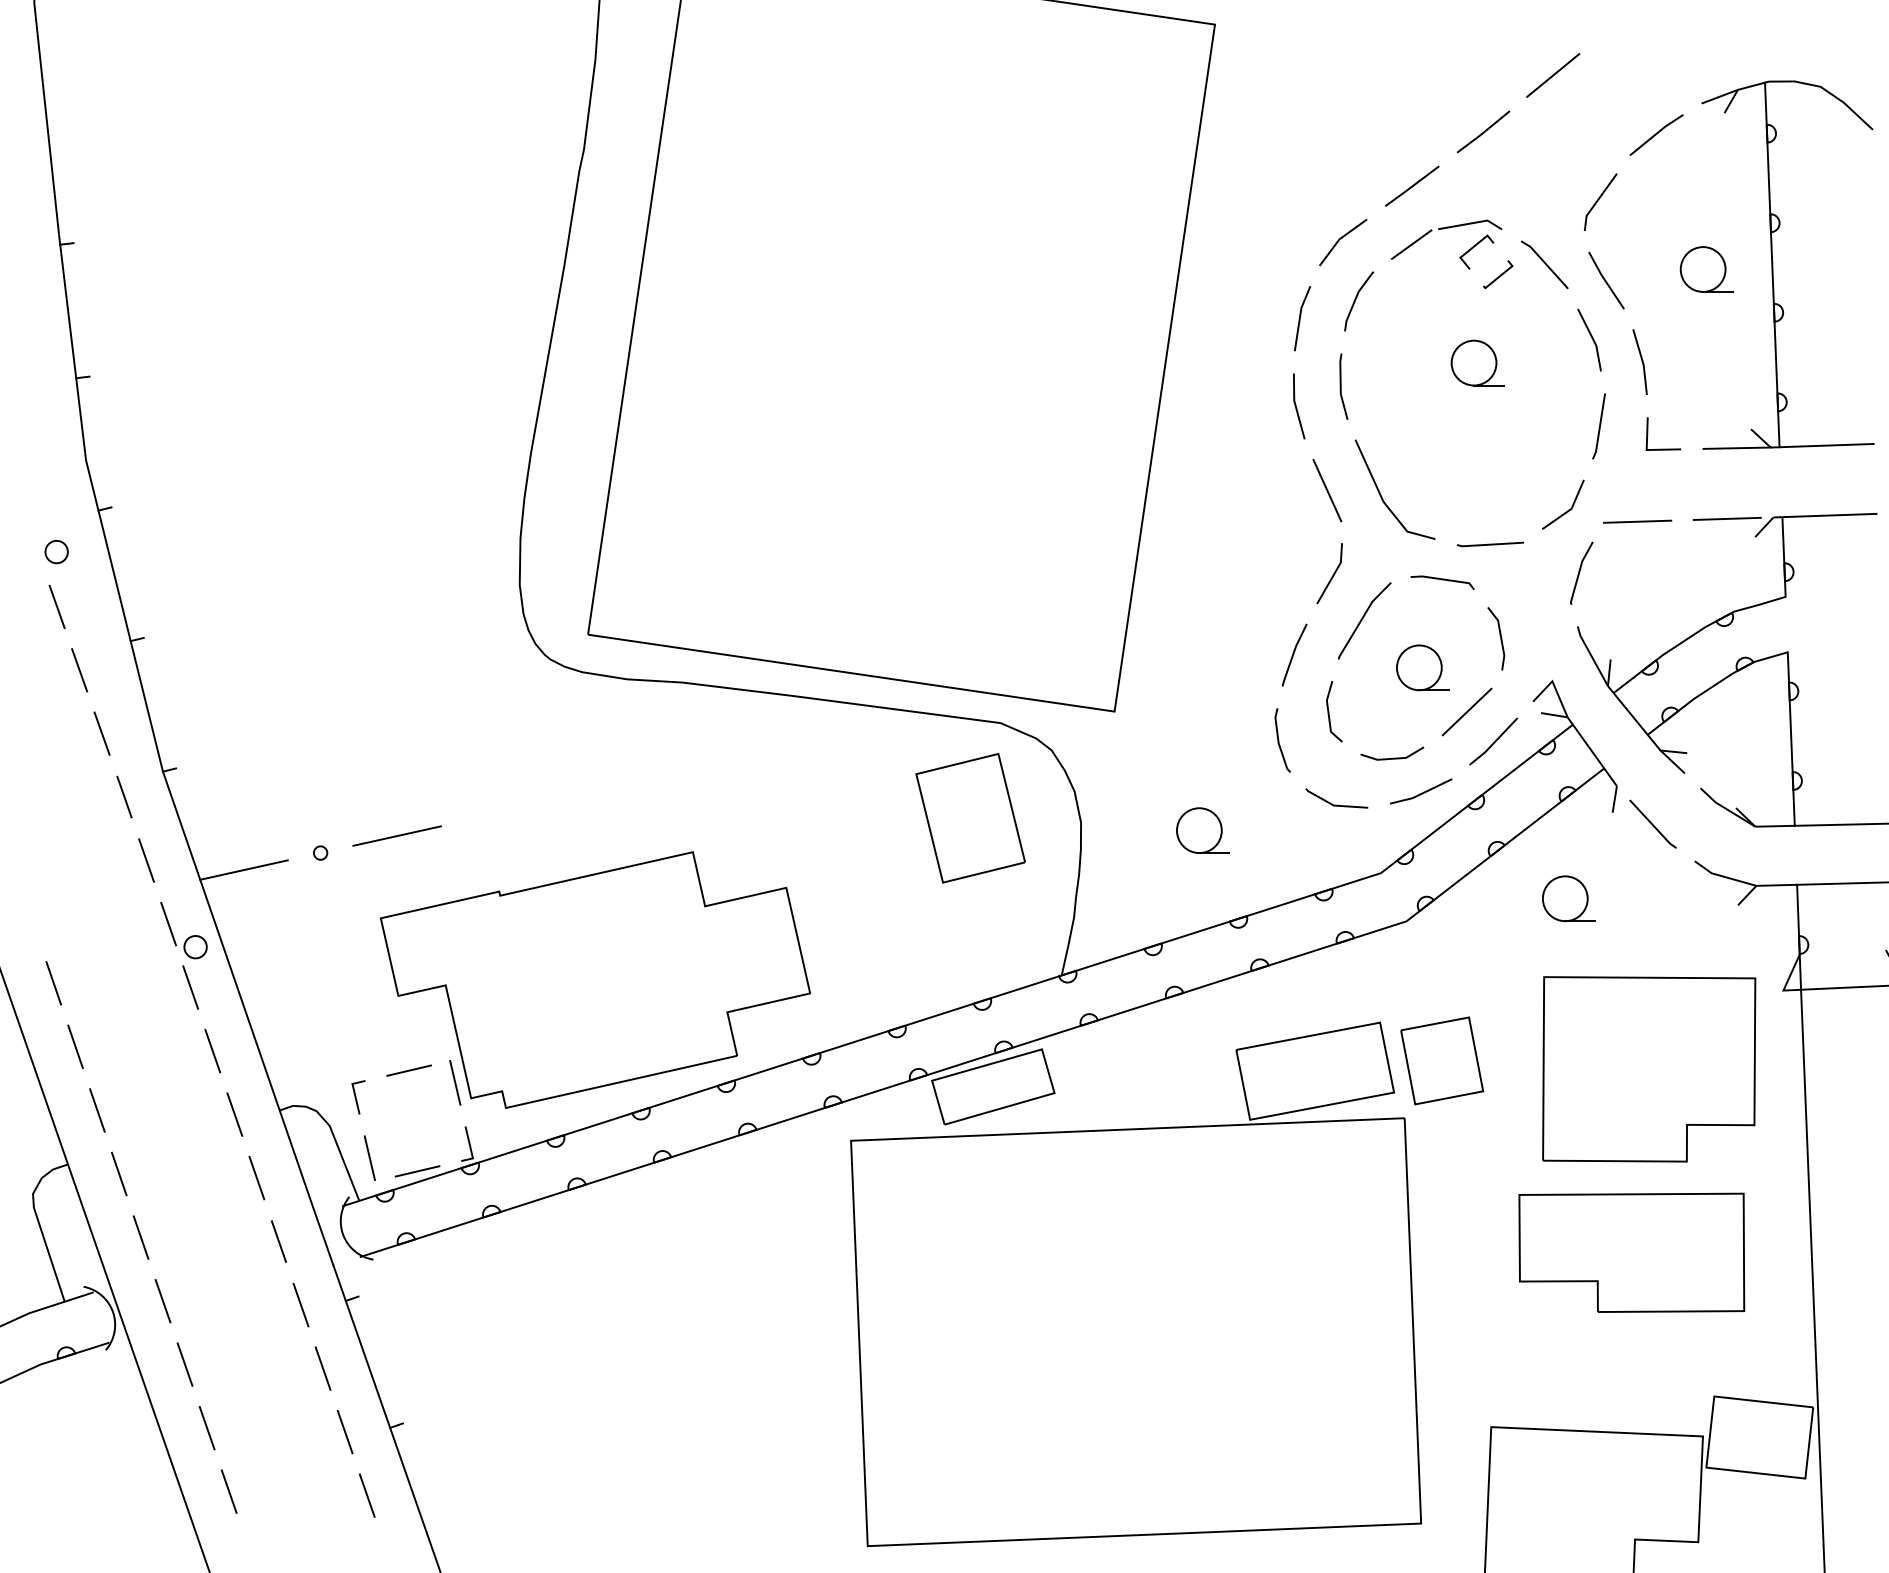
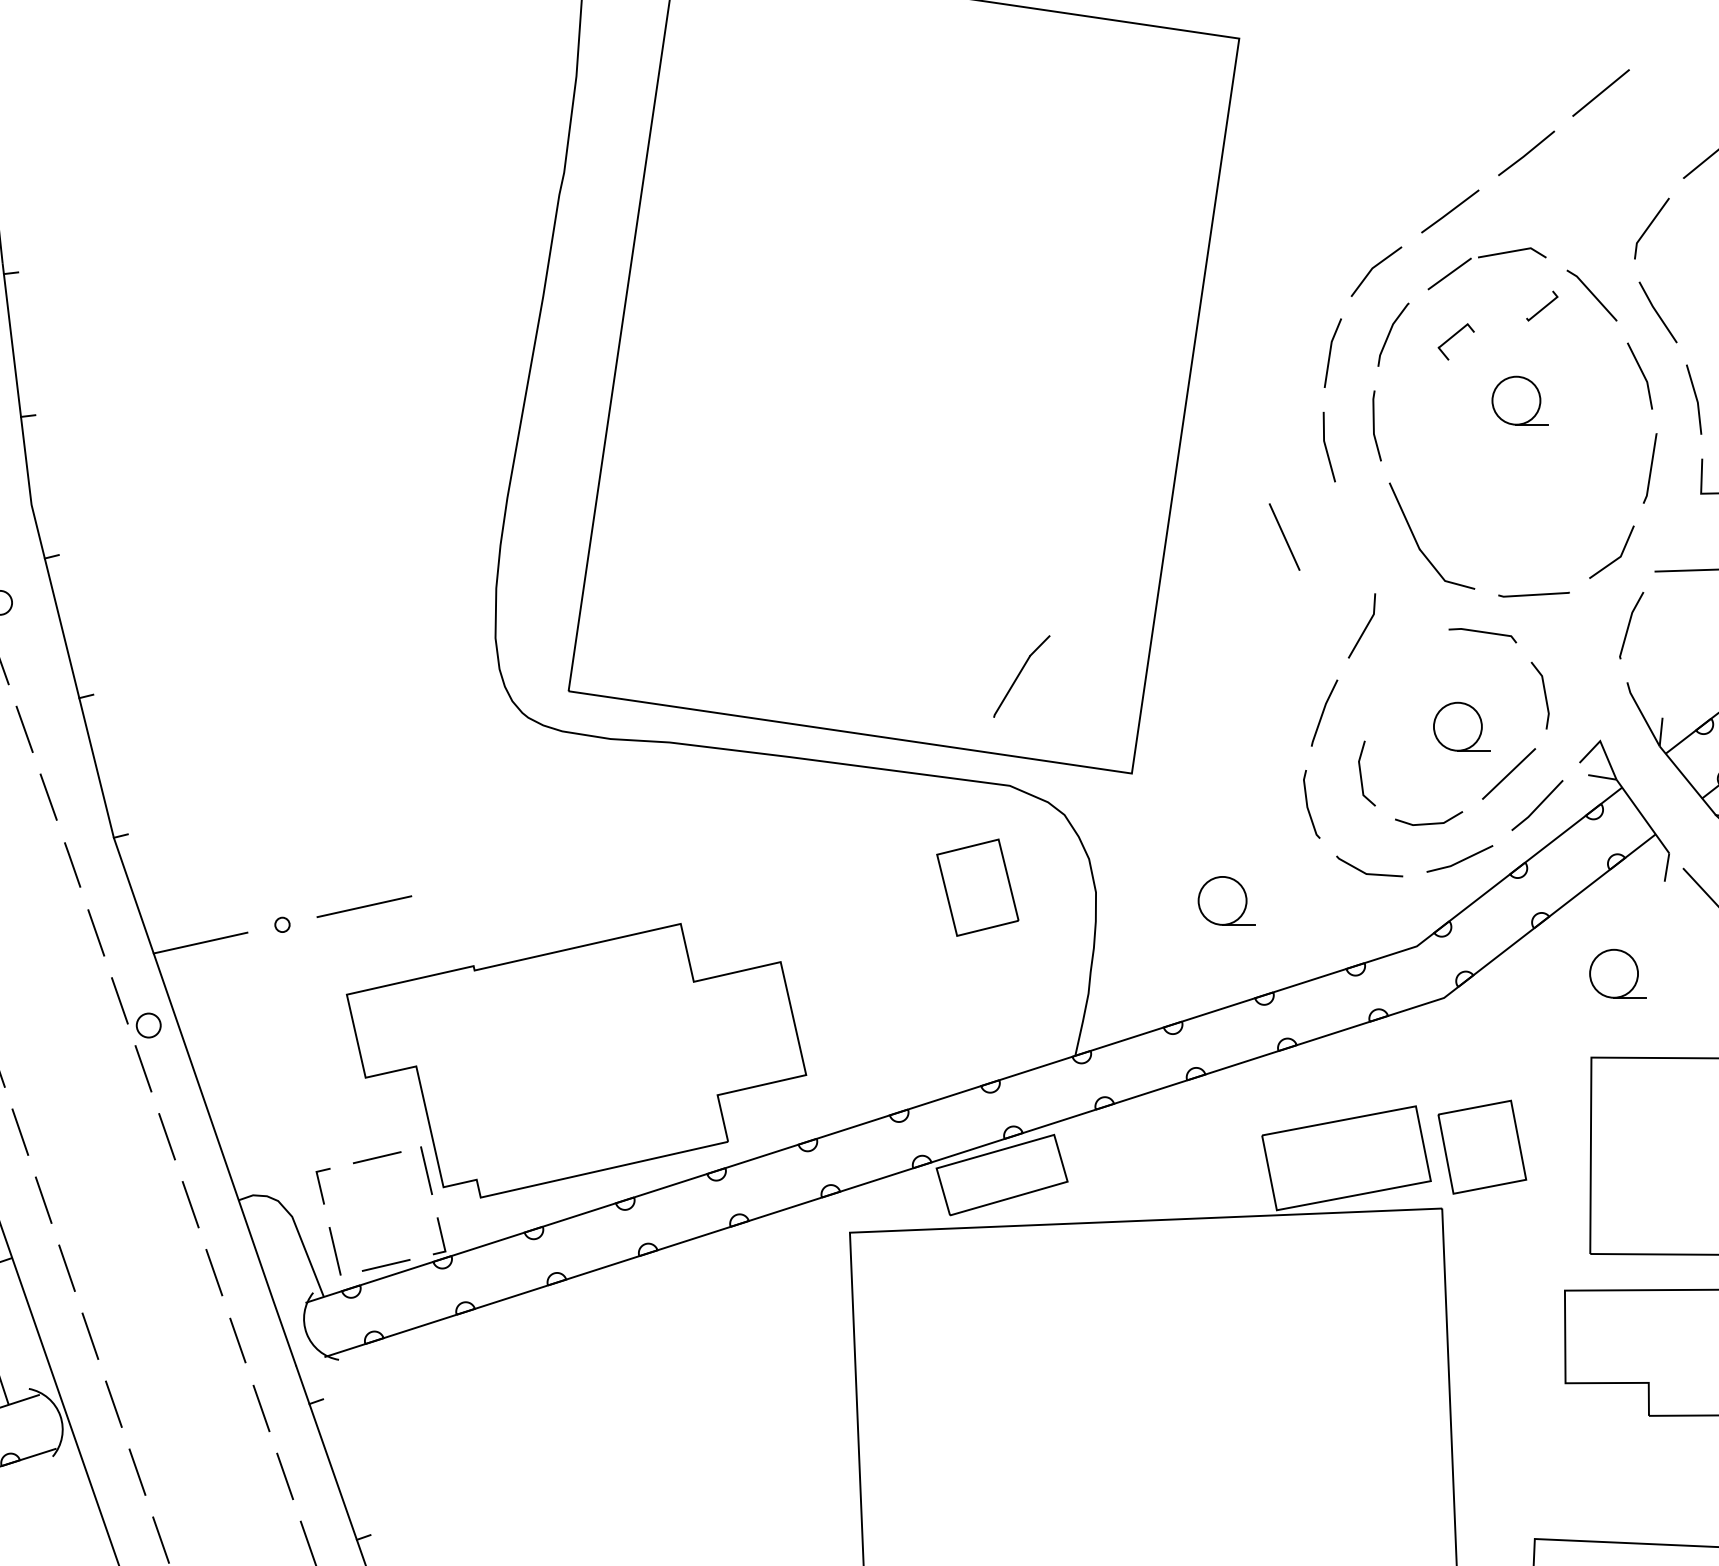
part: (1476, 251) -> (1455, 341), moved
line: (1327, 490) -> (1284, 537), moved
part: (1364, 620) -> (1021, 676), moved
part: (970, 818) -> (977, 887), size x0.7

